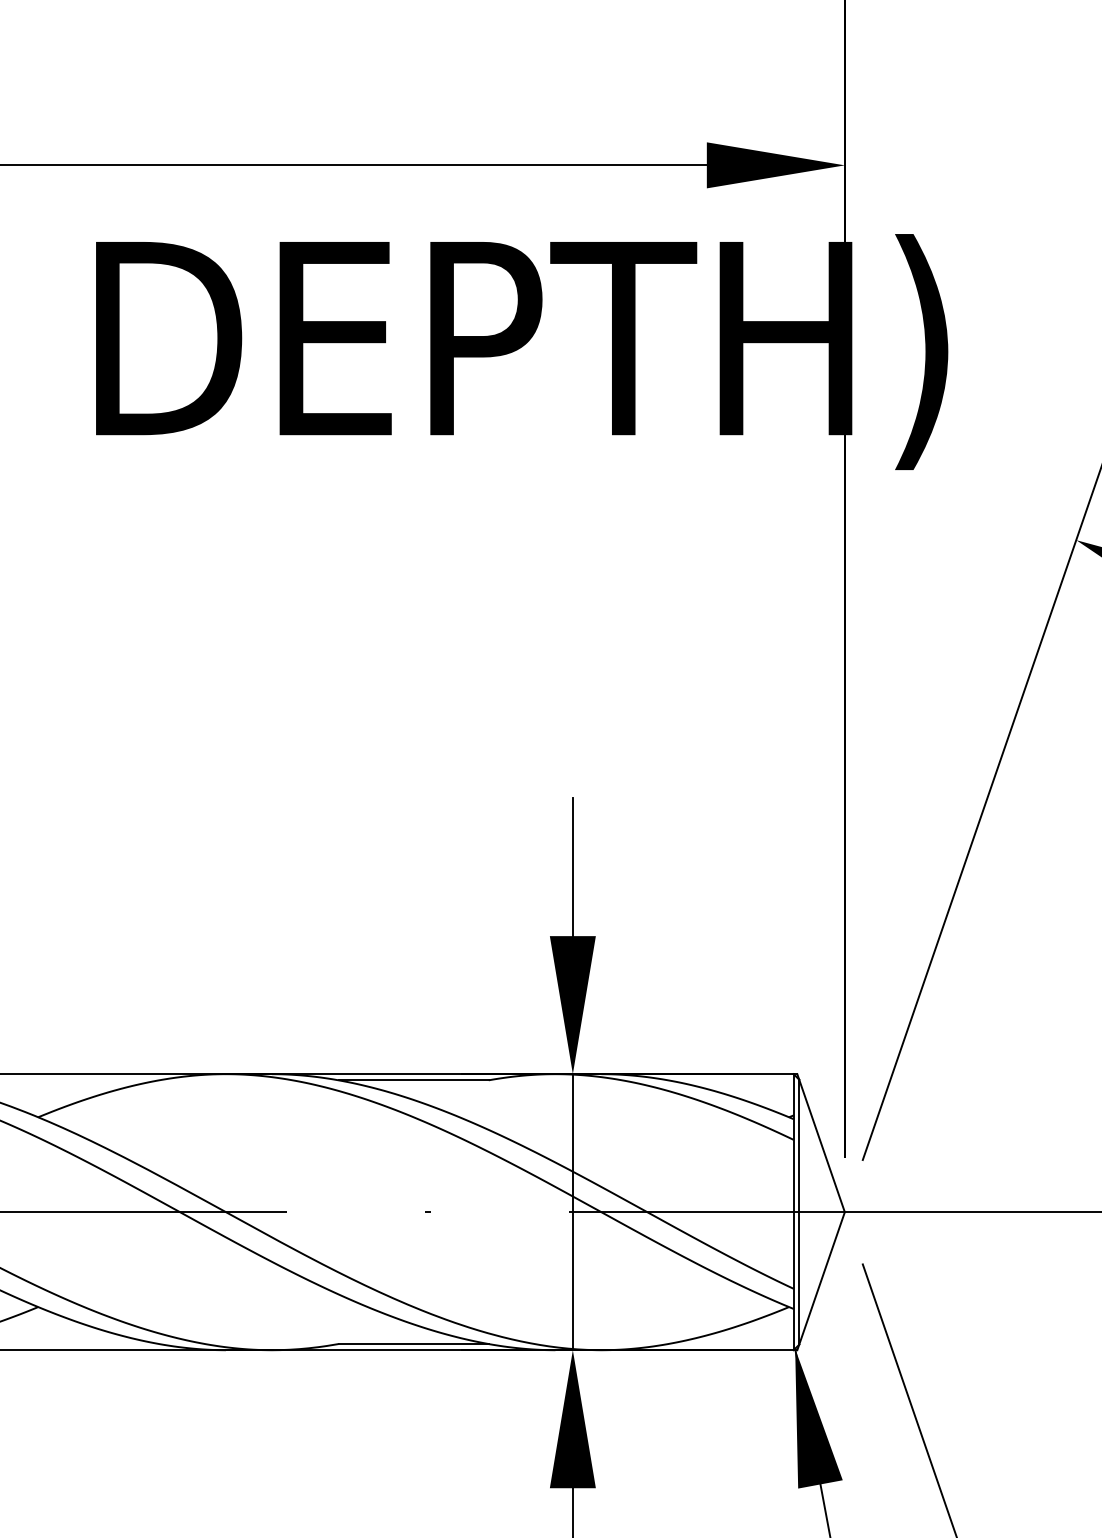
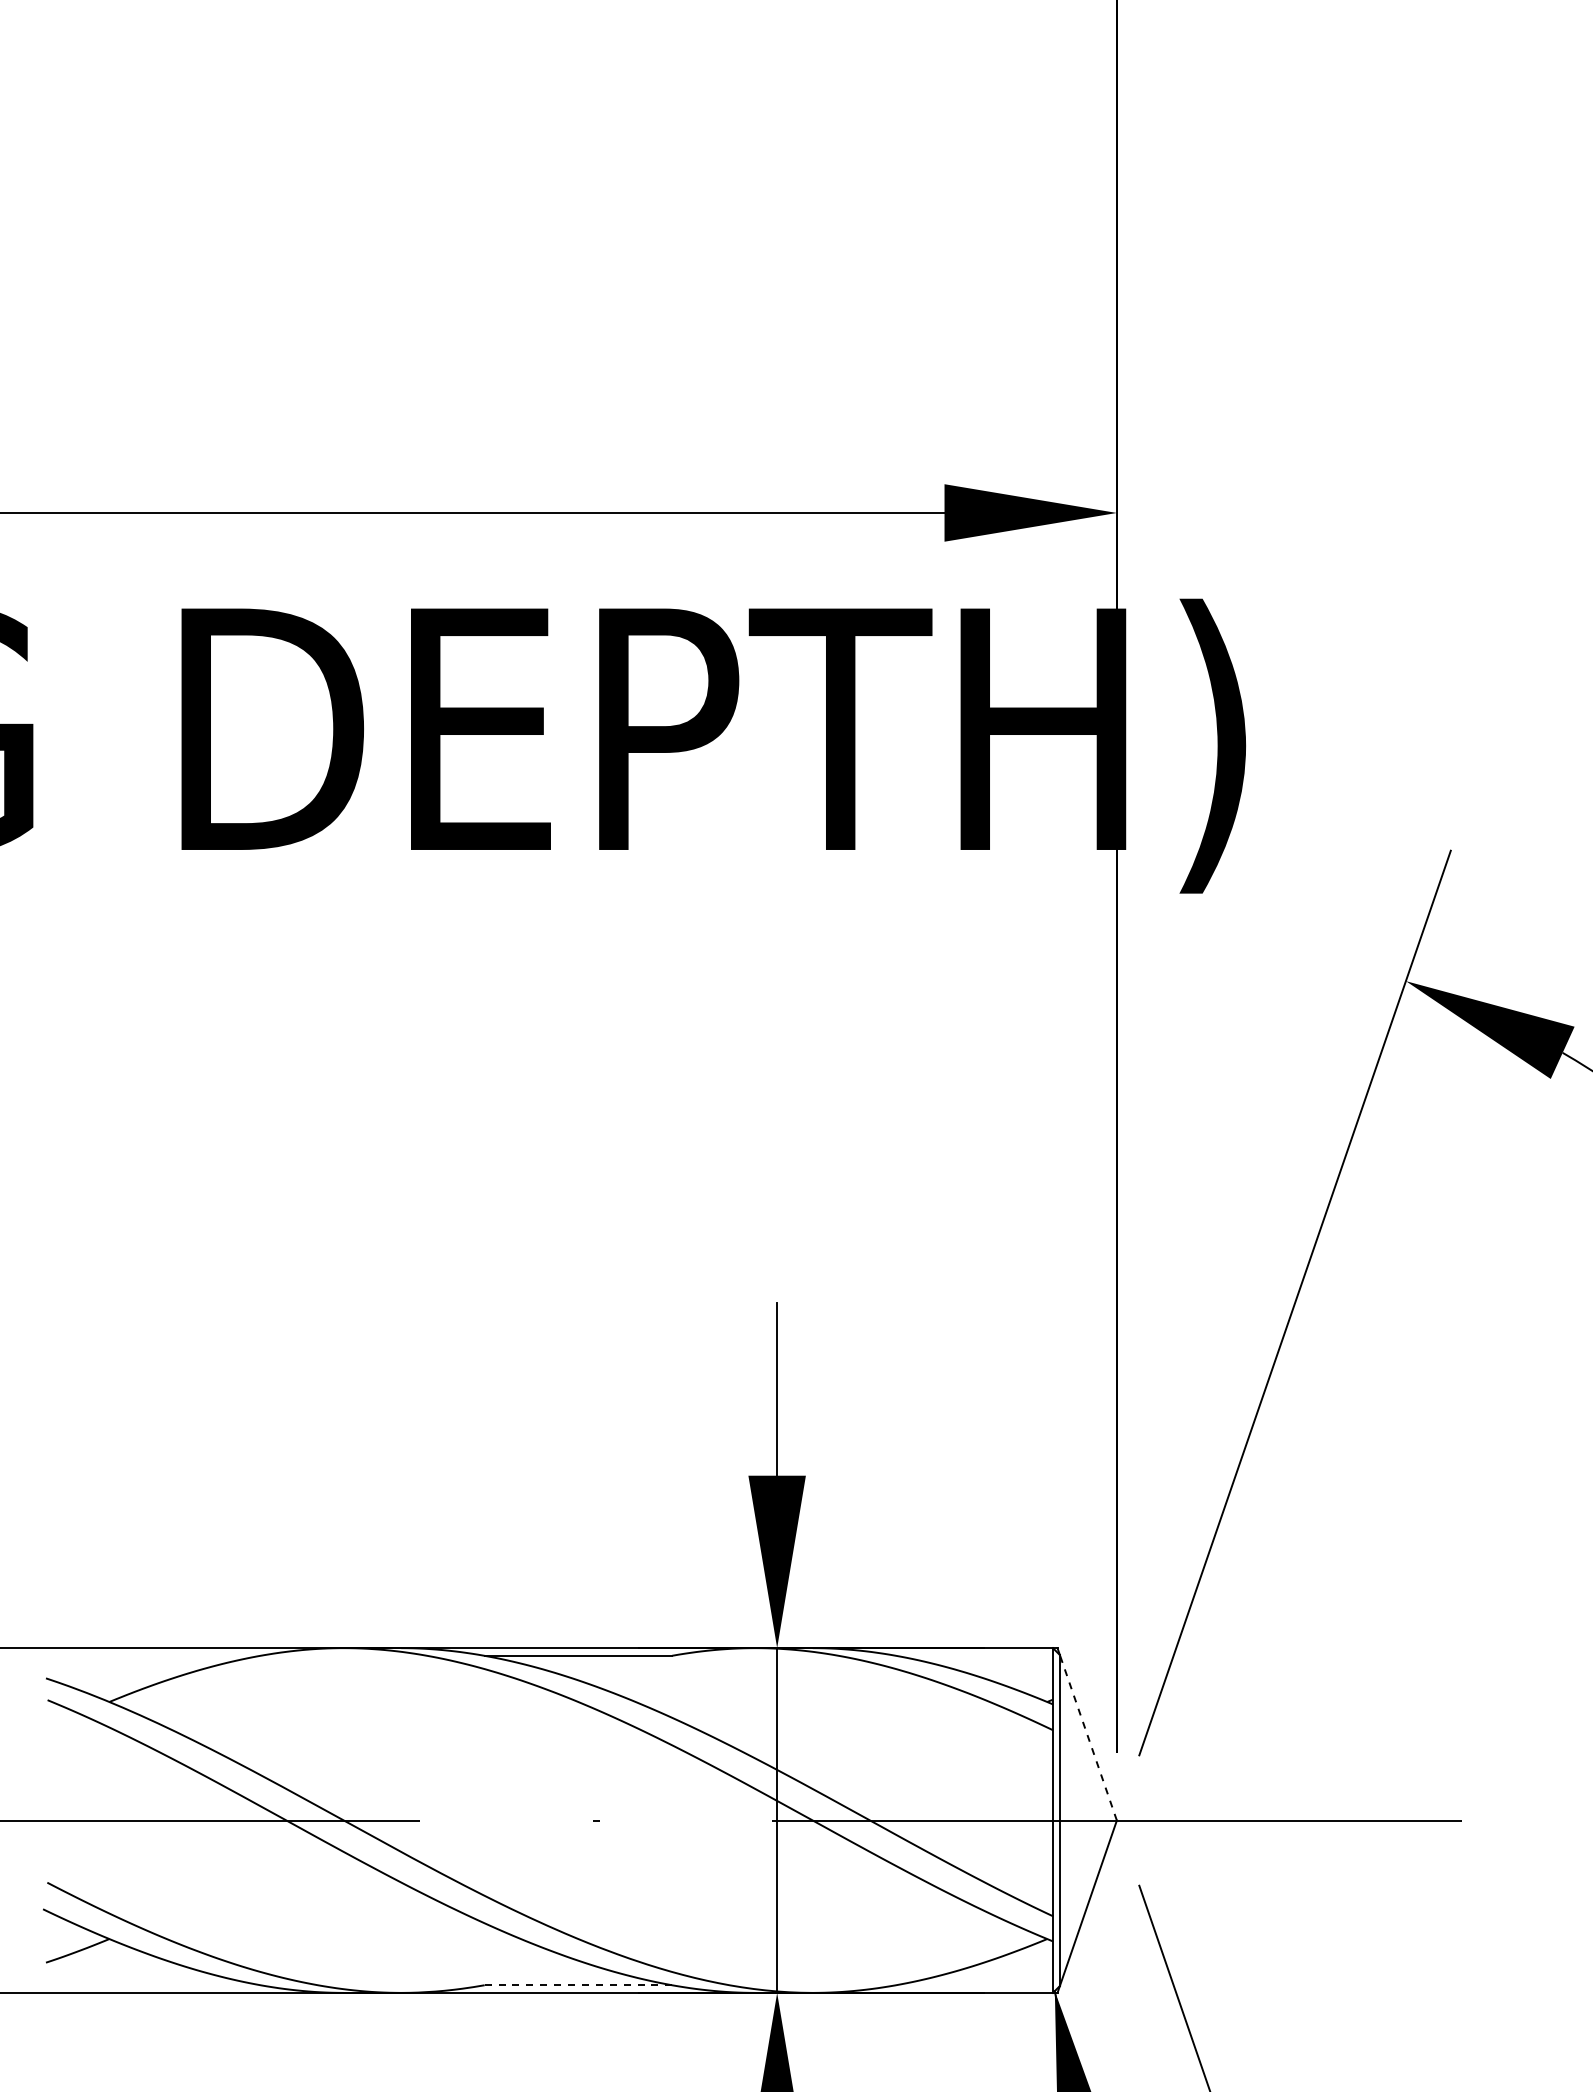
line: (822, 1145) -> (1088, 1737), solid -> dashed
line: (413, 1344) -> (578, 1985), solid -> dashed

